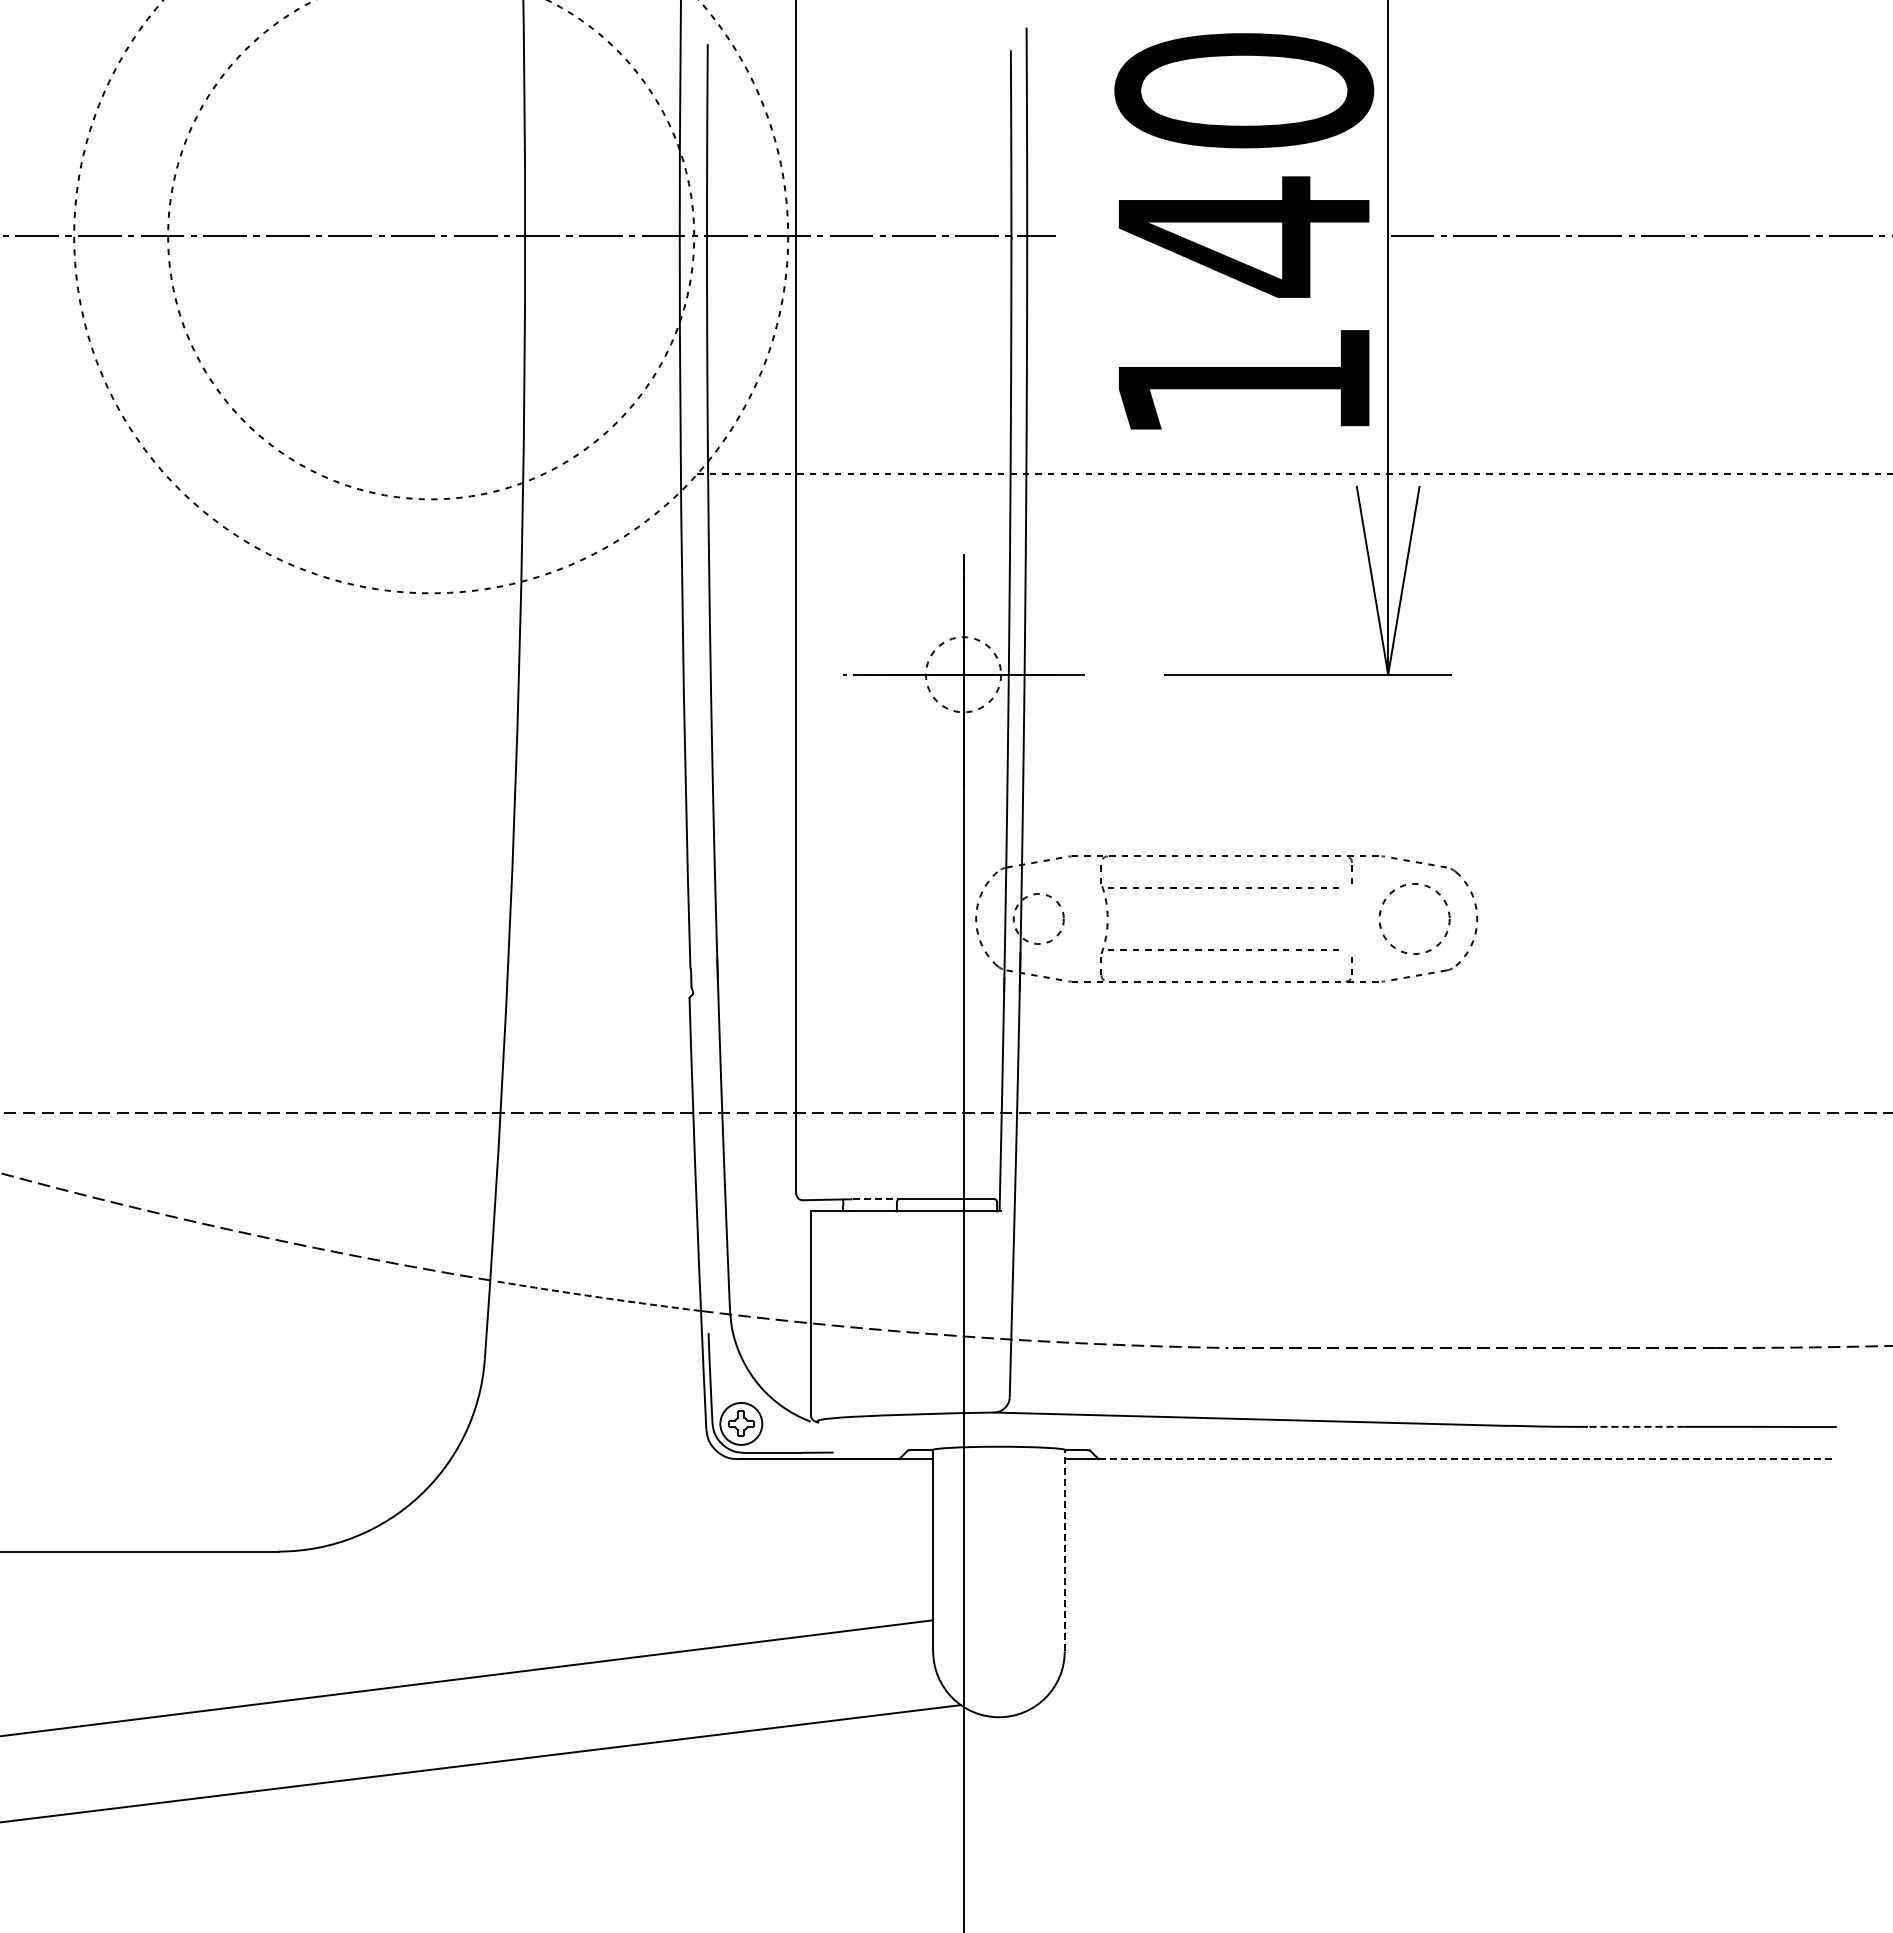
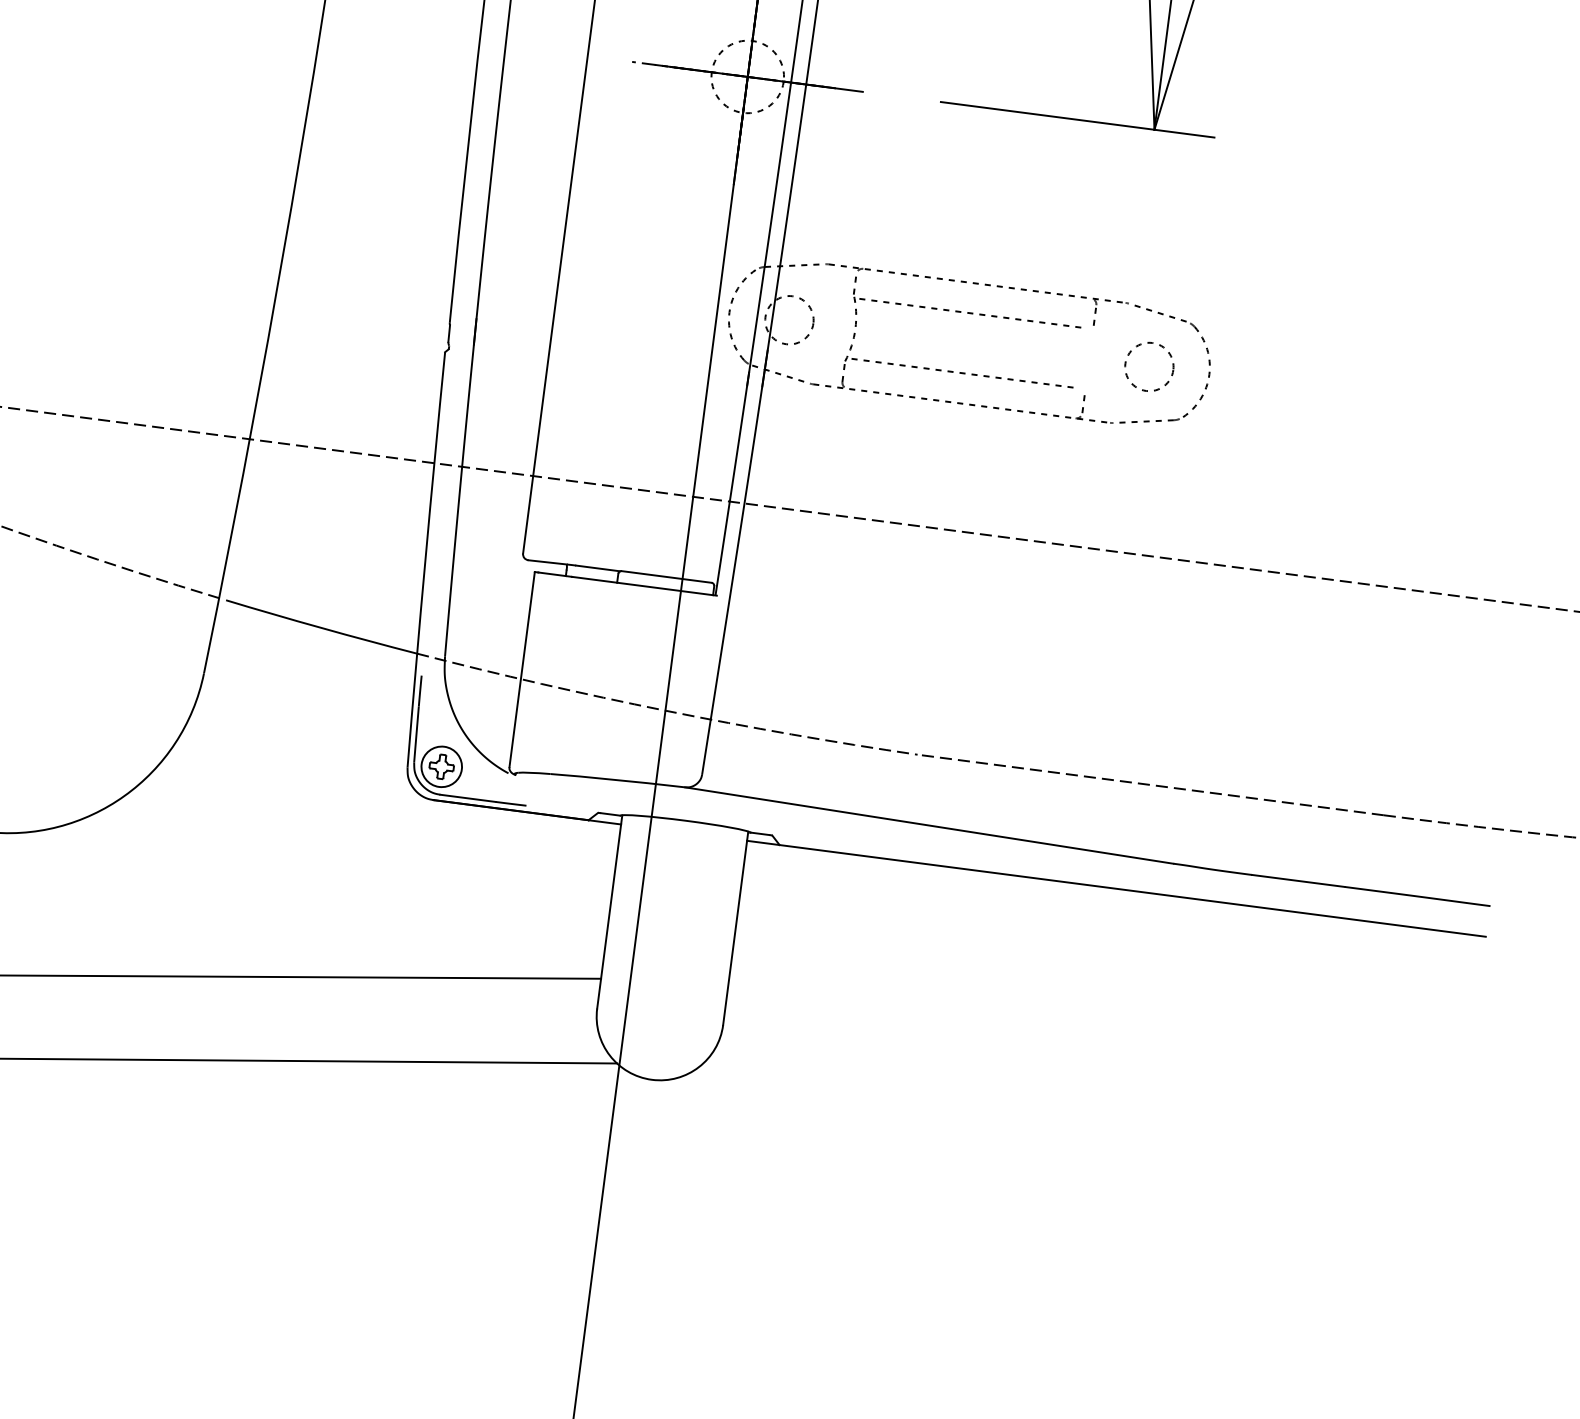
circle: (1414, 918) -> (1149, 366), size x0.71
line: (875, 1199) -> (598, 568), dashed -> solid
arc: (599, 1297) -> (321, 628), dashed -> solid
line: (1635, 1426) -> (1297, 880), dashed -> solid
line: (1467, 1459) -> (1132, 891), dashed -> solid
line: (1064, 1550) -> (735, 928), dashed -> solid

